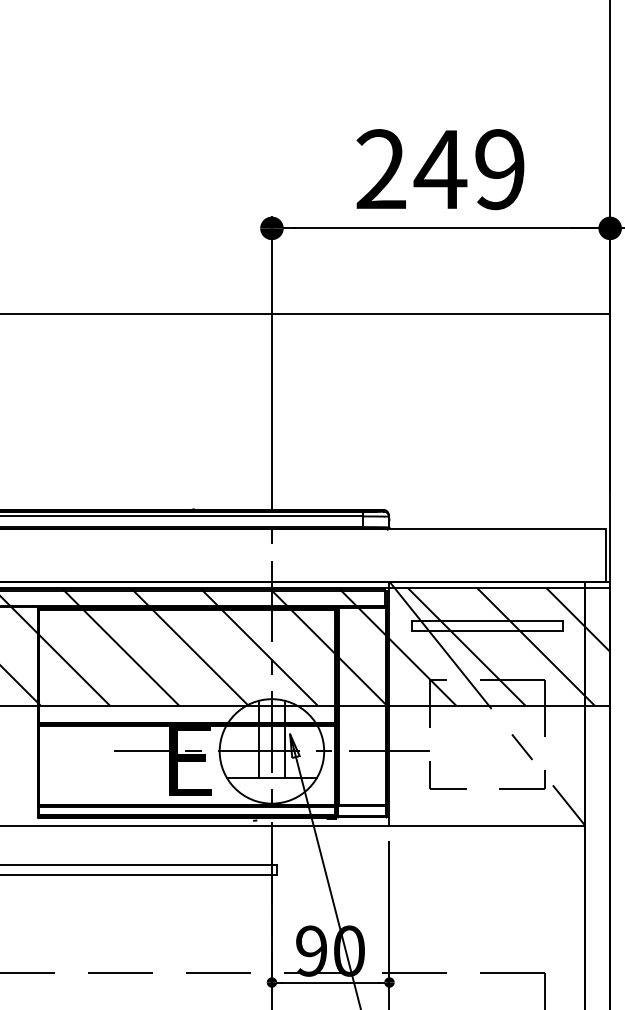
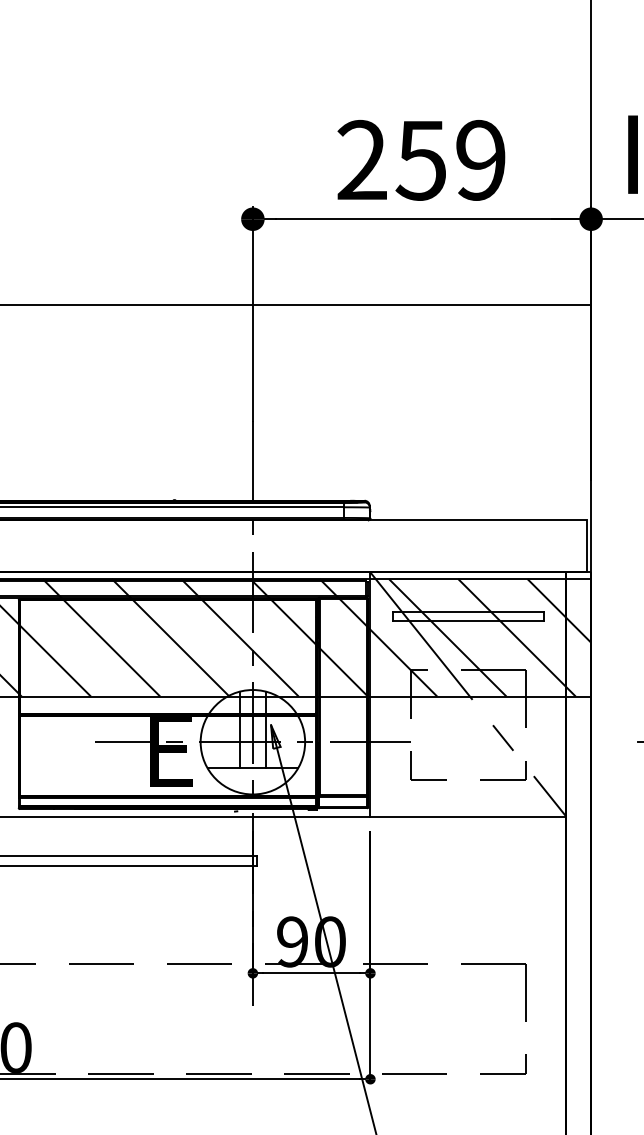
text: (440, 169) -> (421, 160), 249 -> 259

